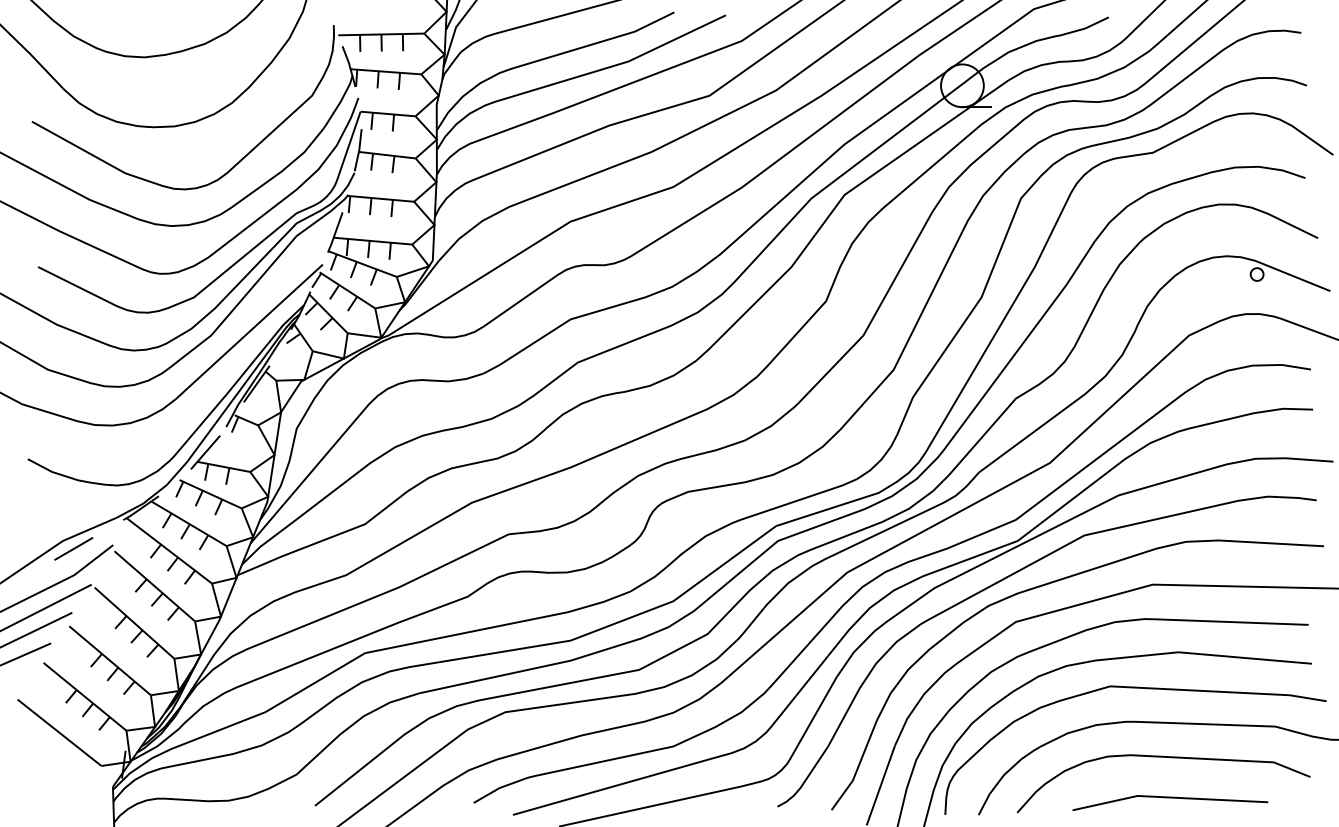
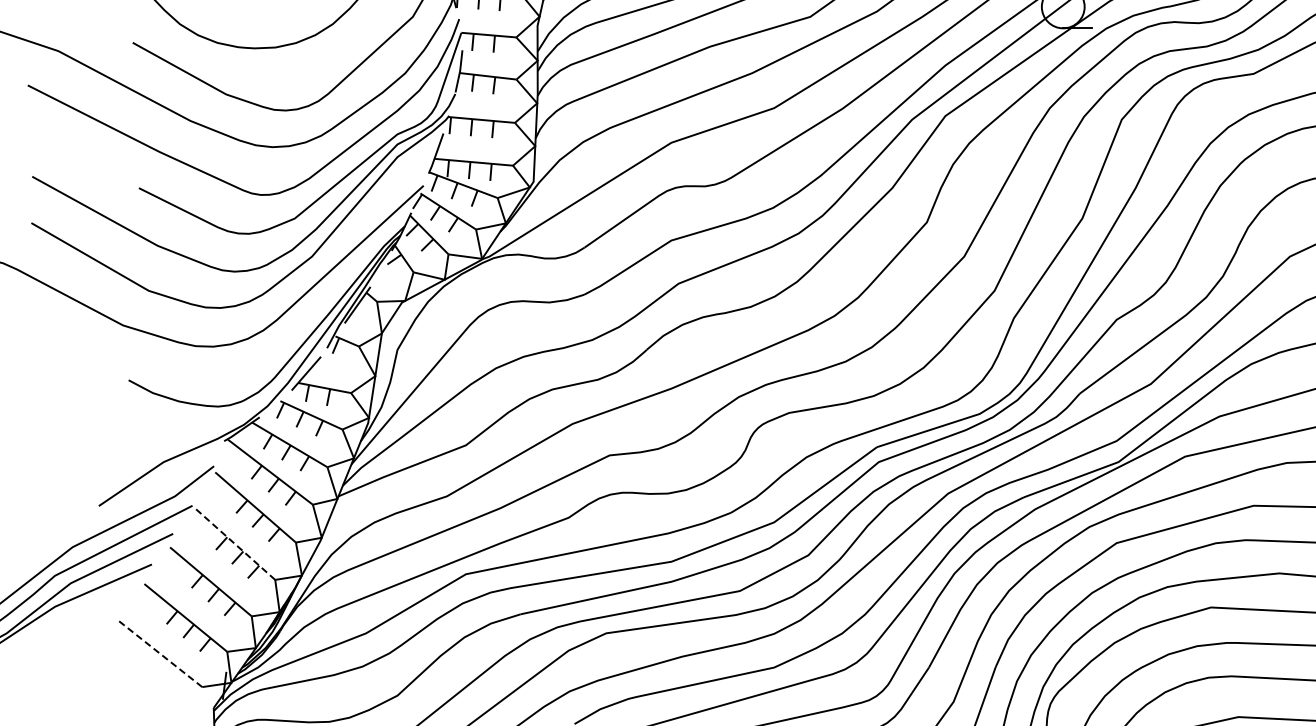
line: (73, 548) -> (174, 469), removed
line: (134, 622) -> (235, 543), solid -> dashed
line: (59, 732) -> (160, 653), solid -> dashed

